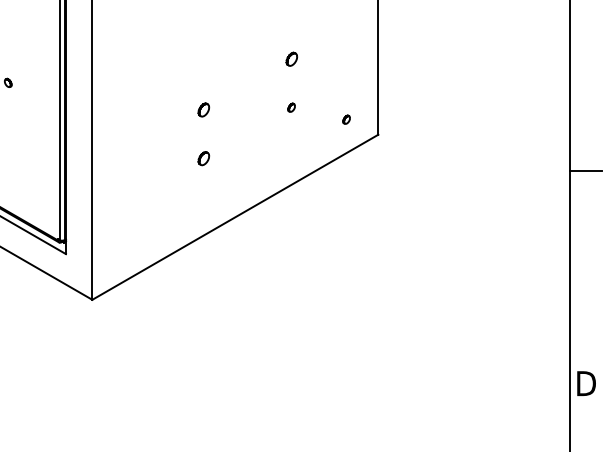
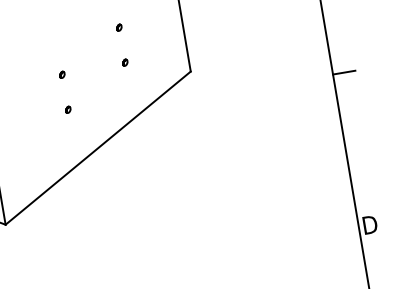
part: (291, 58) -> (119, 27), size x0.62
part: (203, 109) -> (62, 74), size x0.62
part: (346, 119) -> (166, 64), removed
part: (203, 158) -> (68, 109), size x0.62

